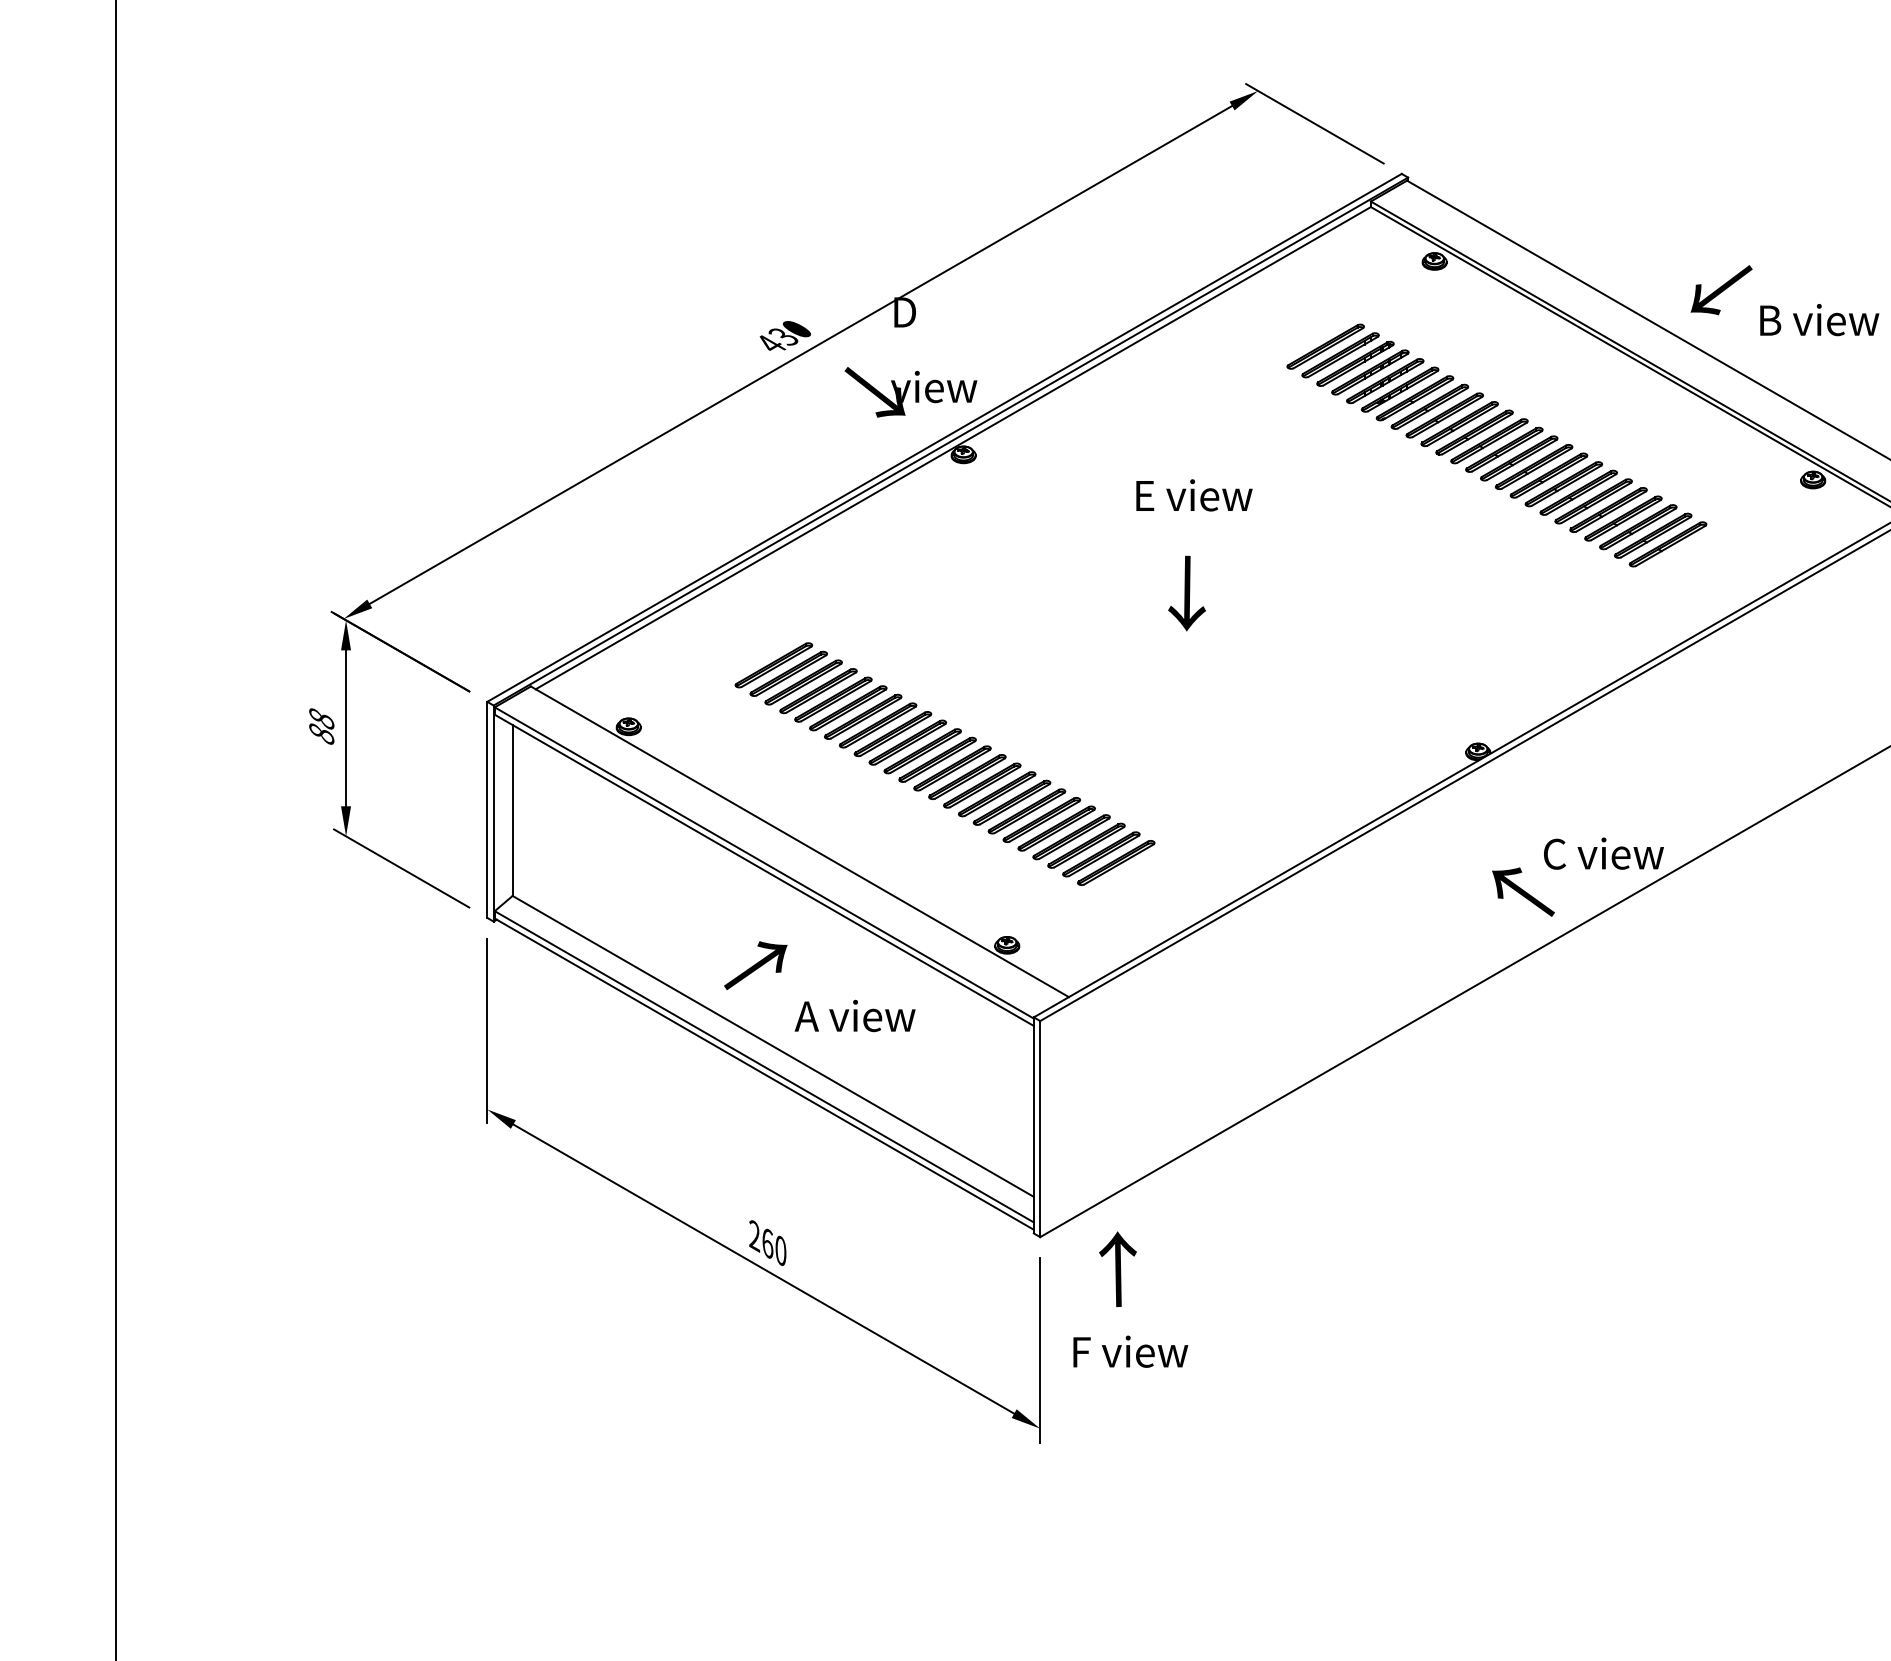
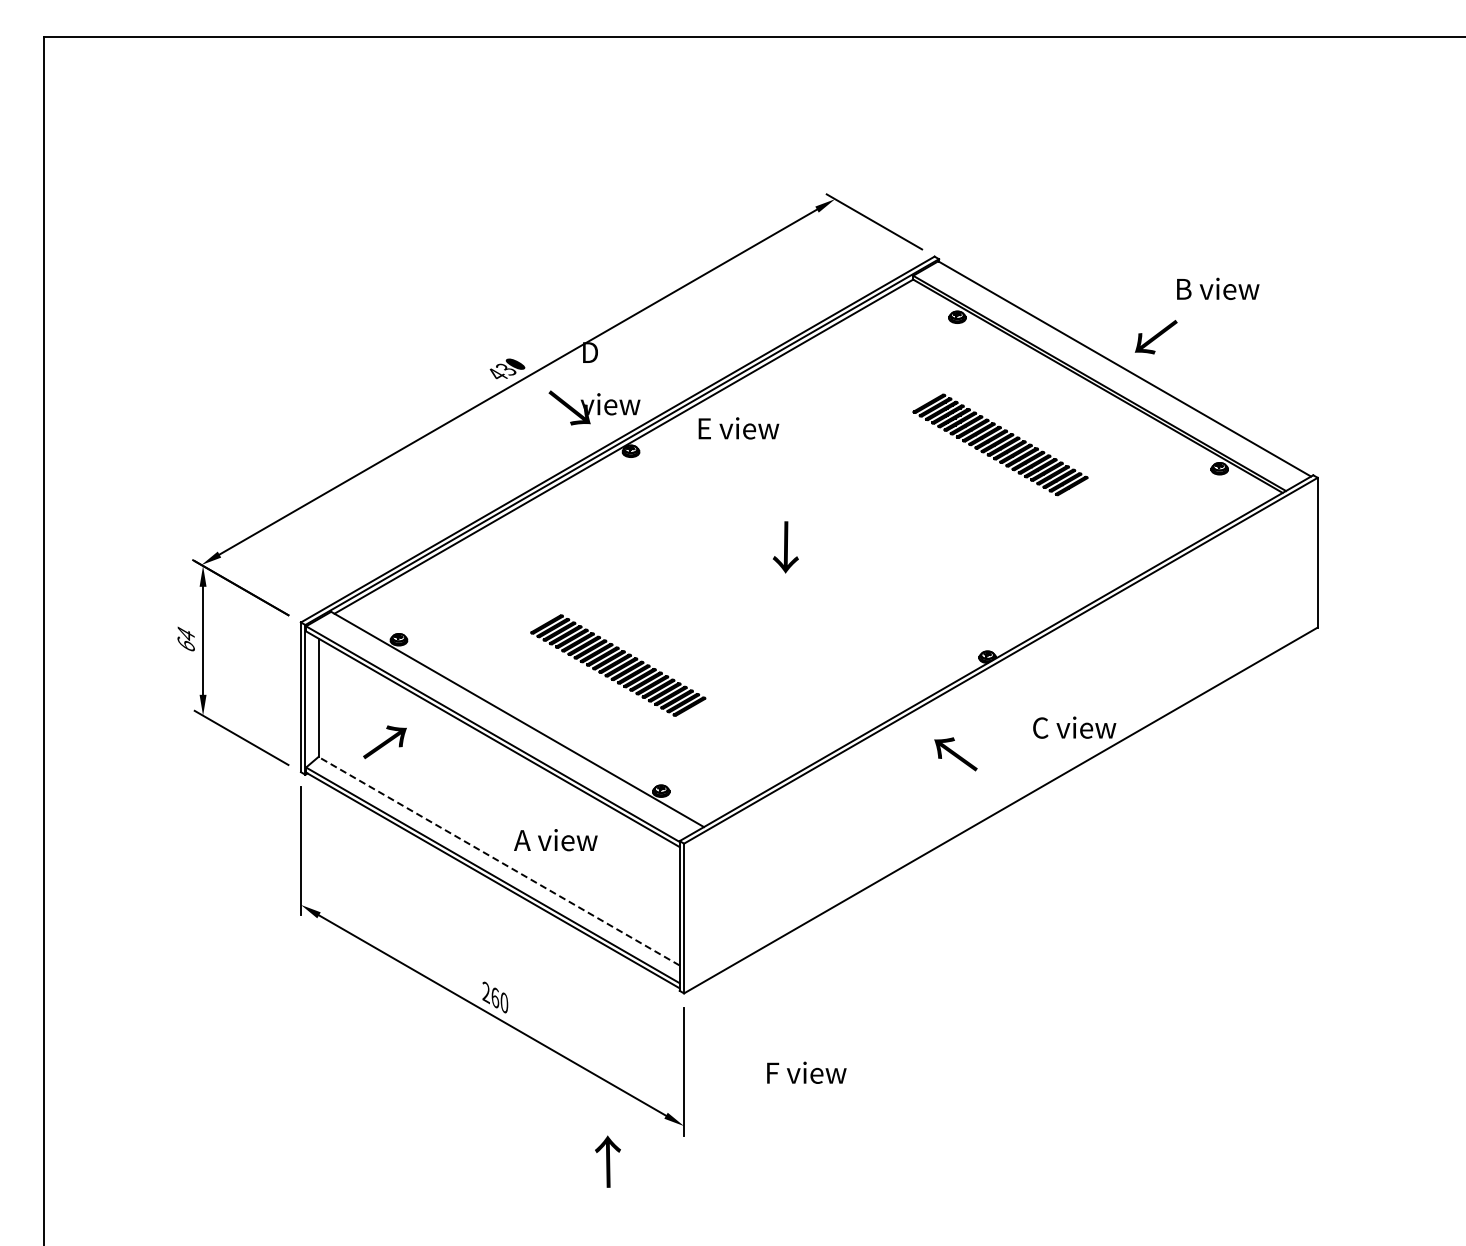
text: (1820, 319) -> (1218, 288), moved
part: (1496, 445) -> (1000, 444), size x0.6
text: (1193, 495) -> (738, 428), moved
text: (320, 726) -> (185, 639), 88 -> 64
part: (945, 763) -> (618, 665), size x0.6
text: (1522, 892) -> (955, 754), moved
text: (755, 965) -> (384, 742), moved
line: (773, 1046) -> (499, 861), solid -> dashed
text: (1117, 1269) -> (607, 1161), moved
text: (1130, 1351) -> (806, 1072), moved

